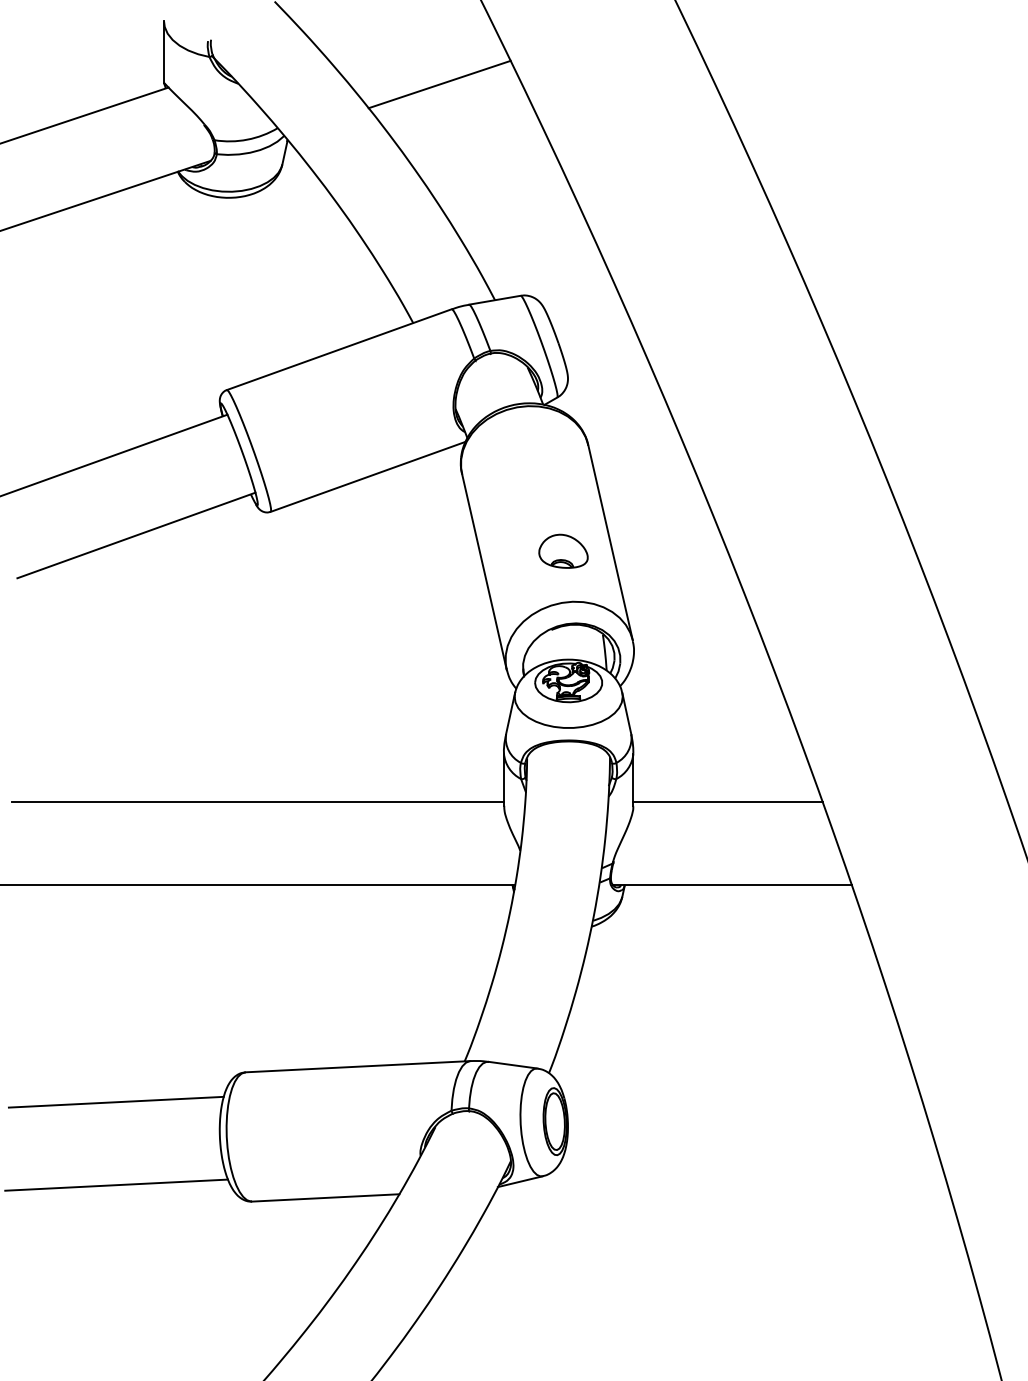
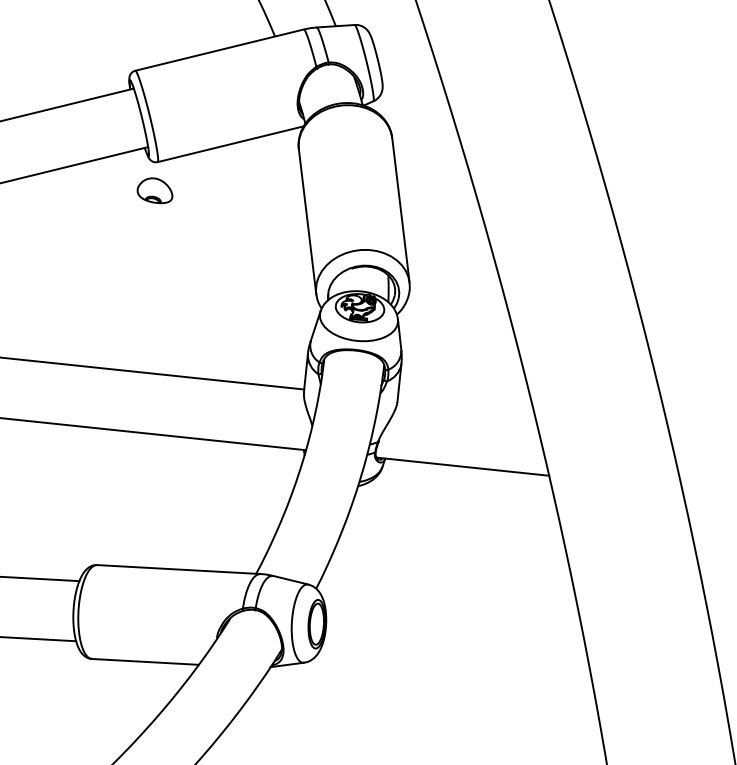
part: (563, 550) -> (155, 190), moved
line: (727, 802) -> (465, 406), removed

